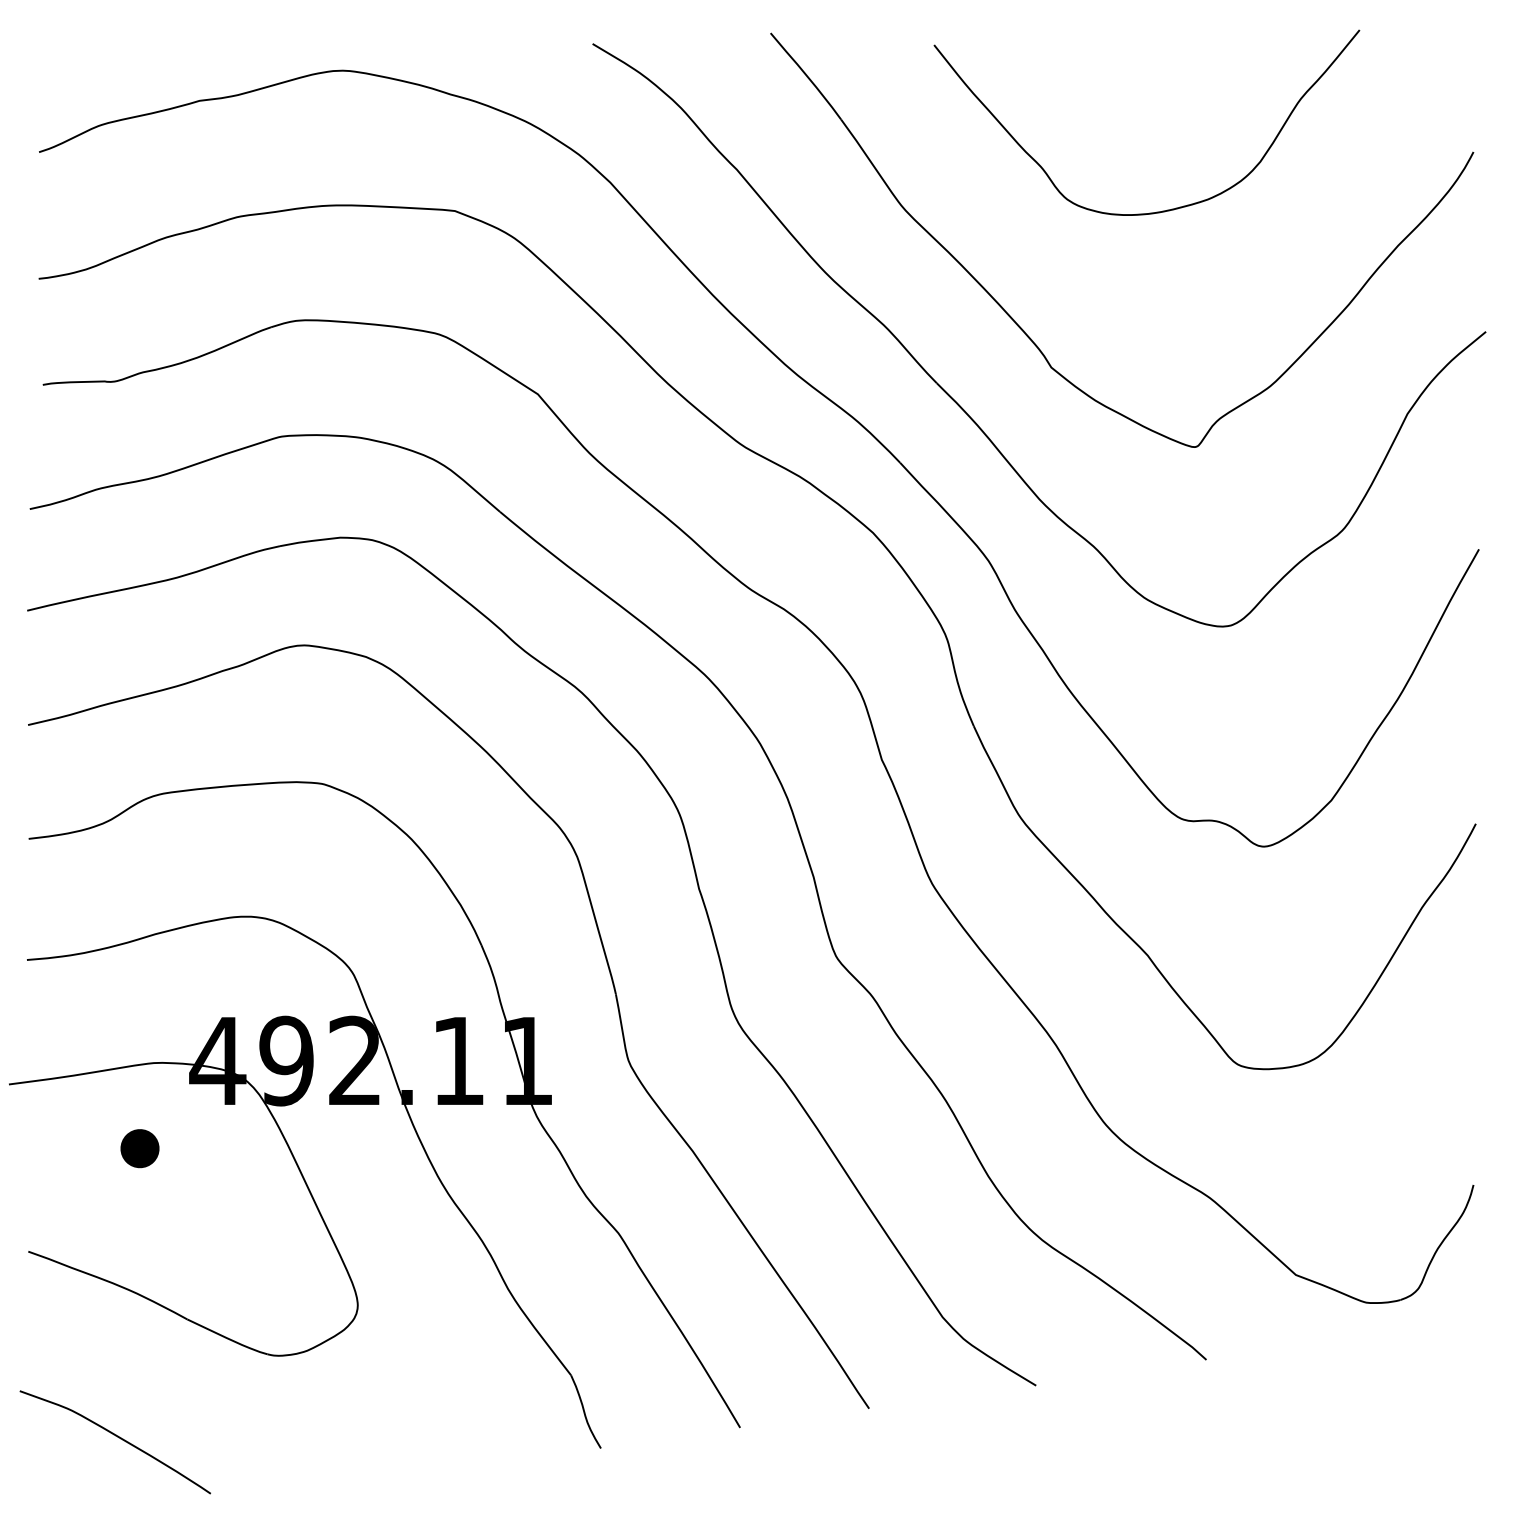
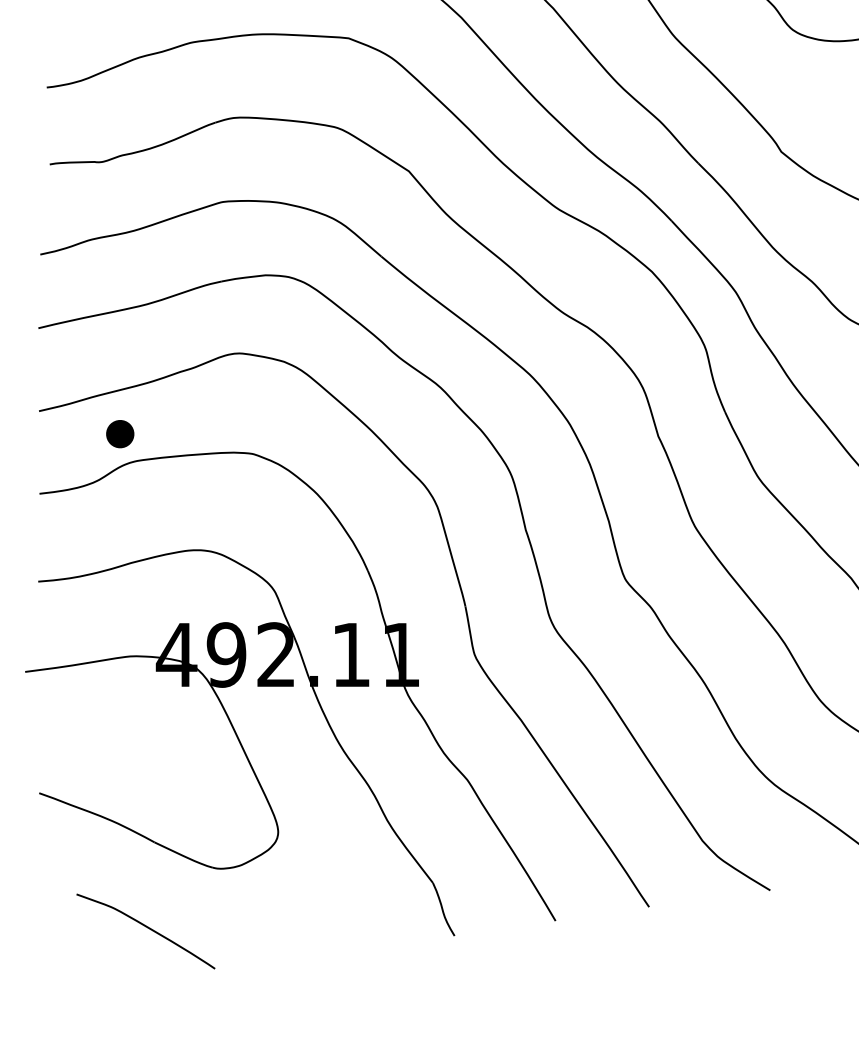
part: (139, 1148) -> (119, 434), moved
curve: (117, 1437) -> (147, 928), moved

